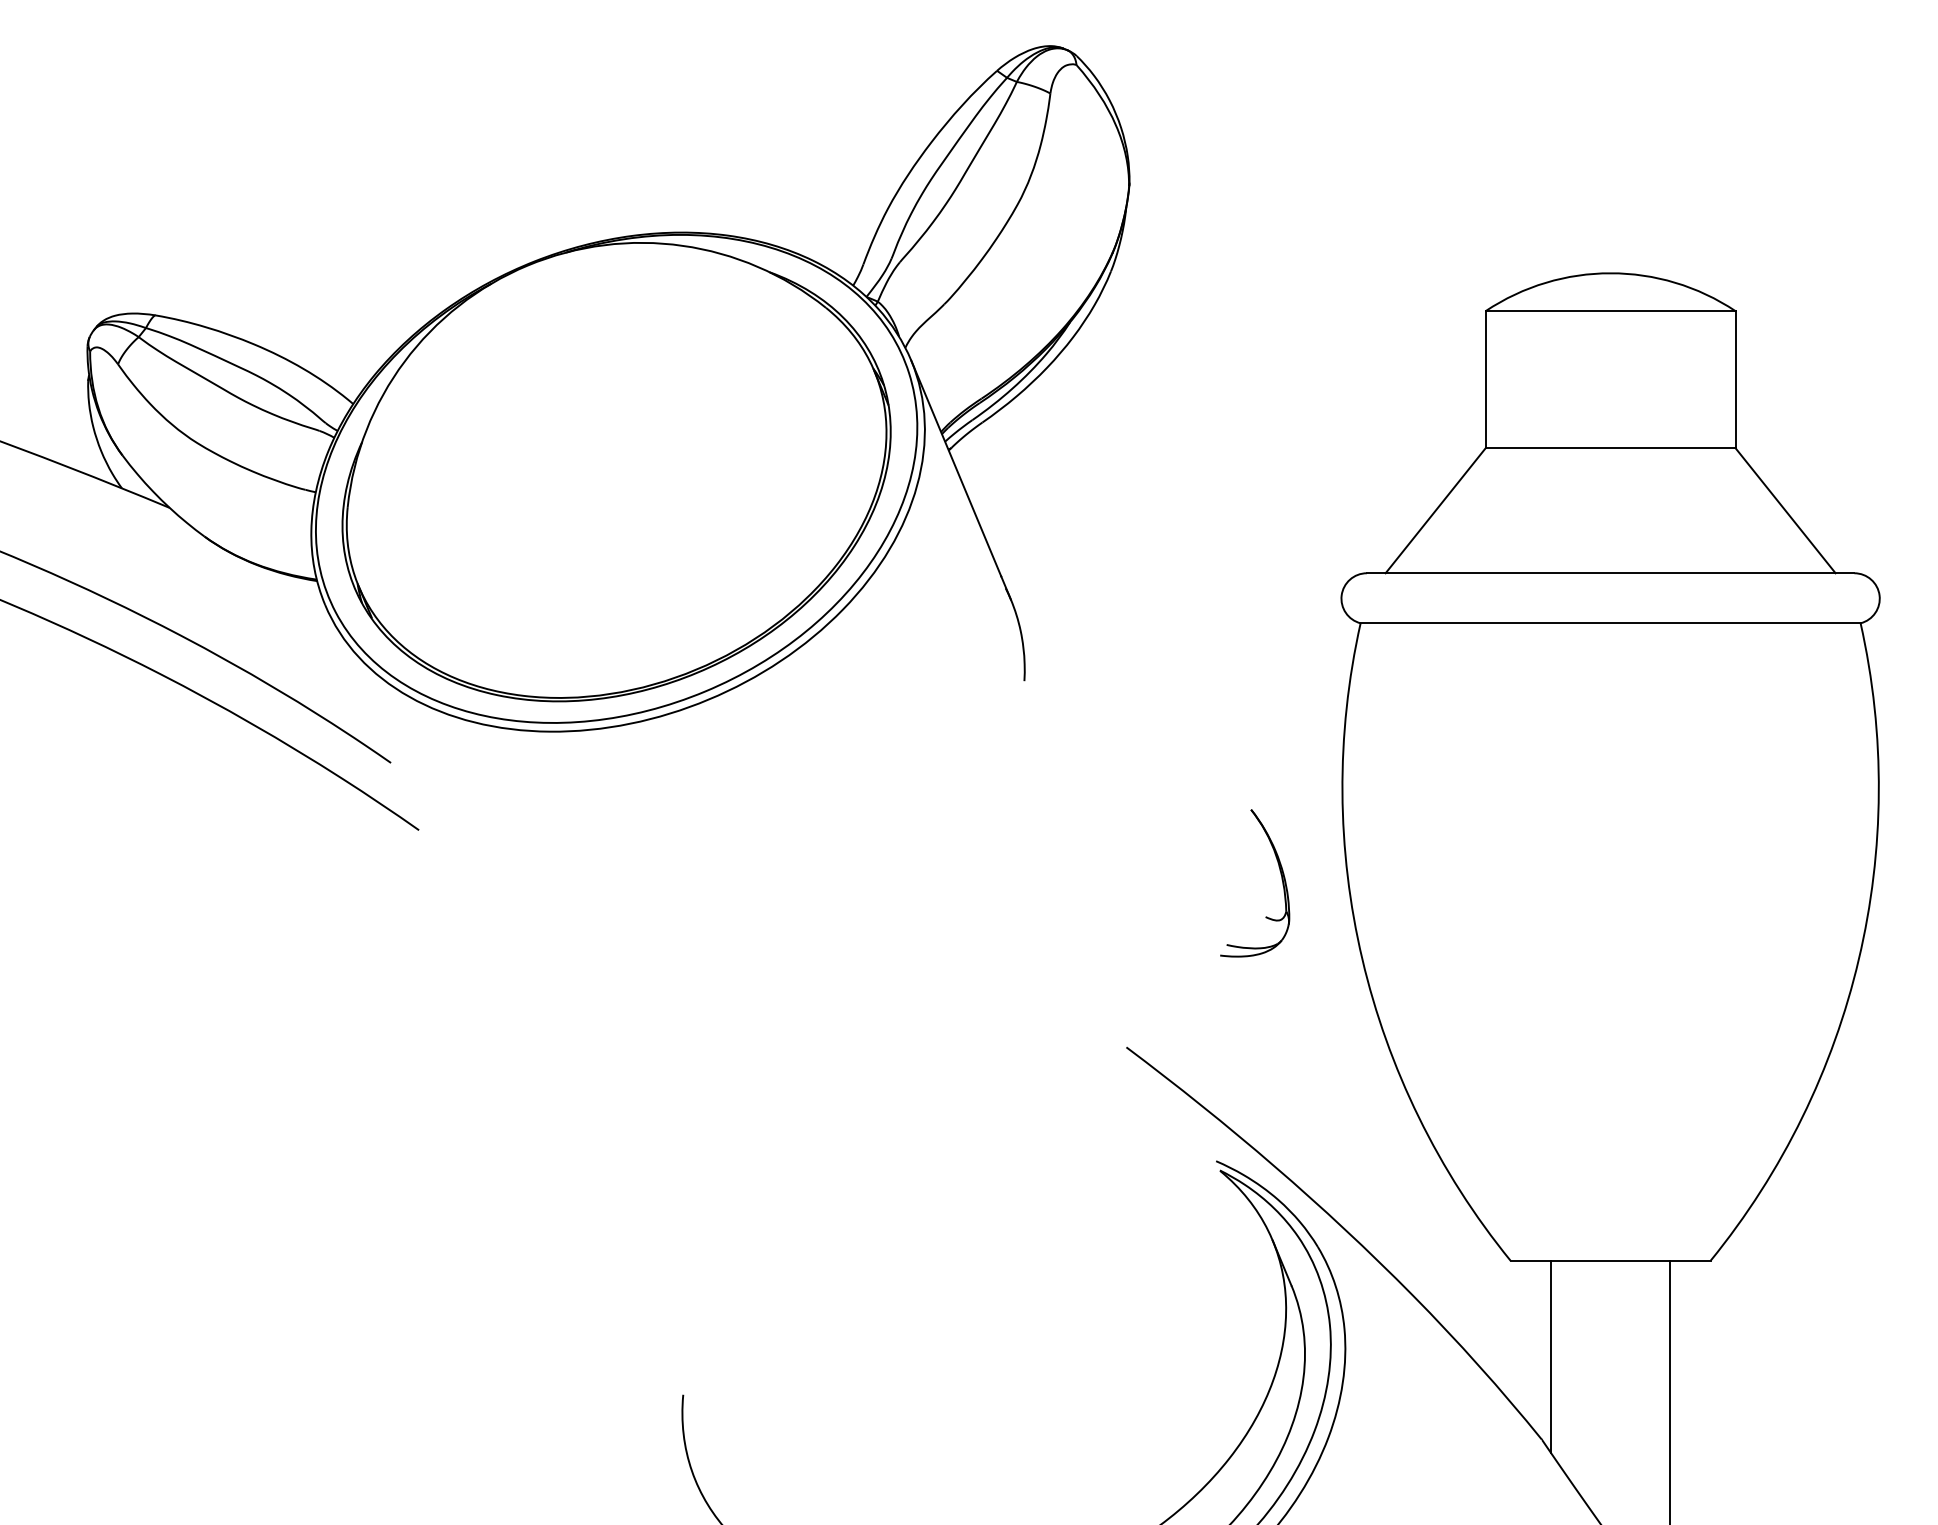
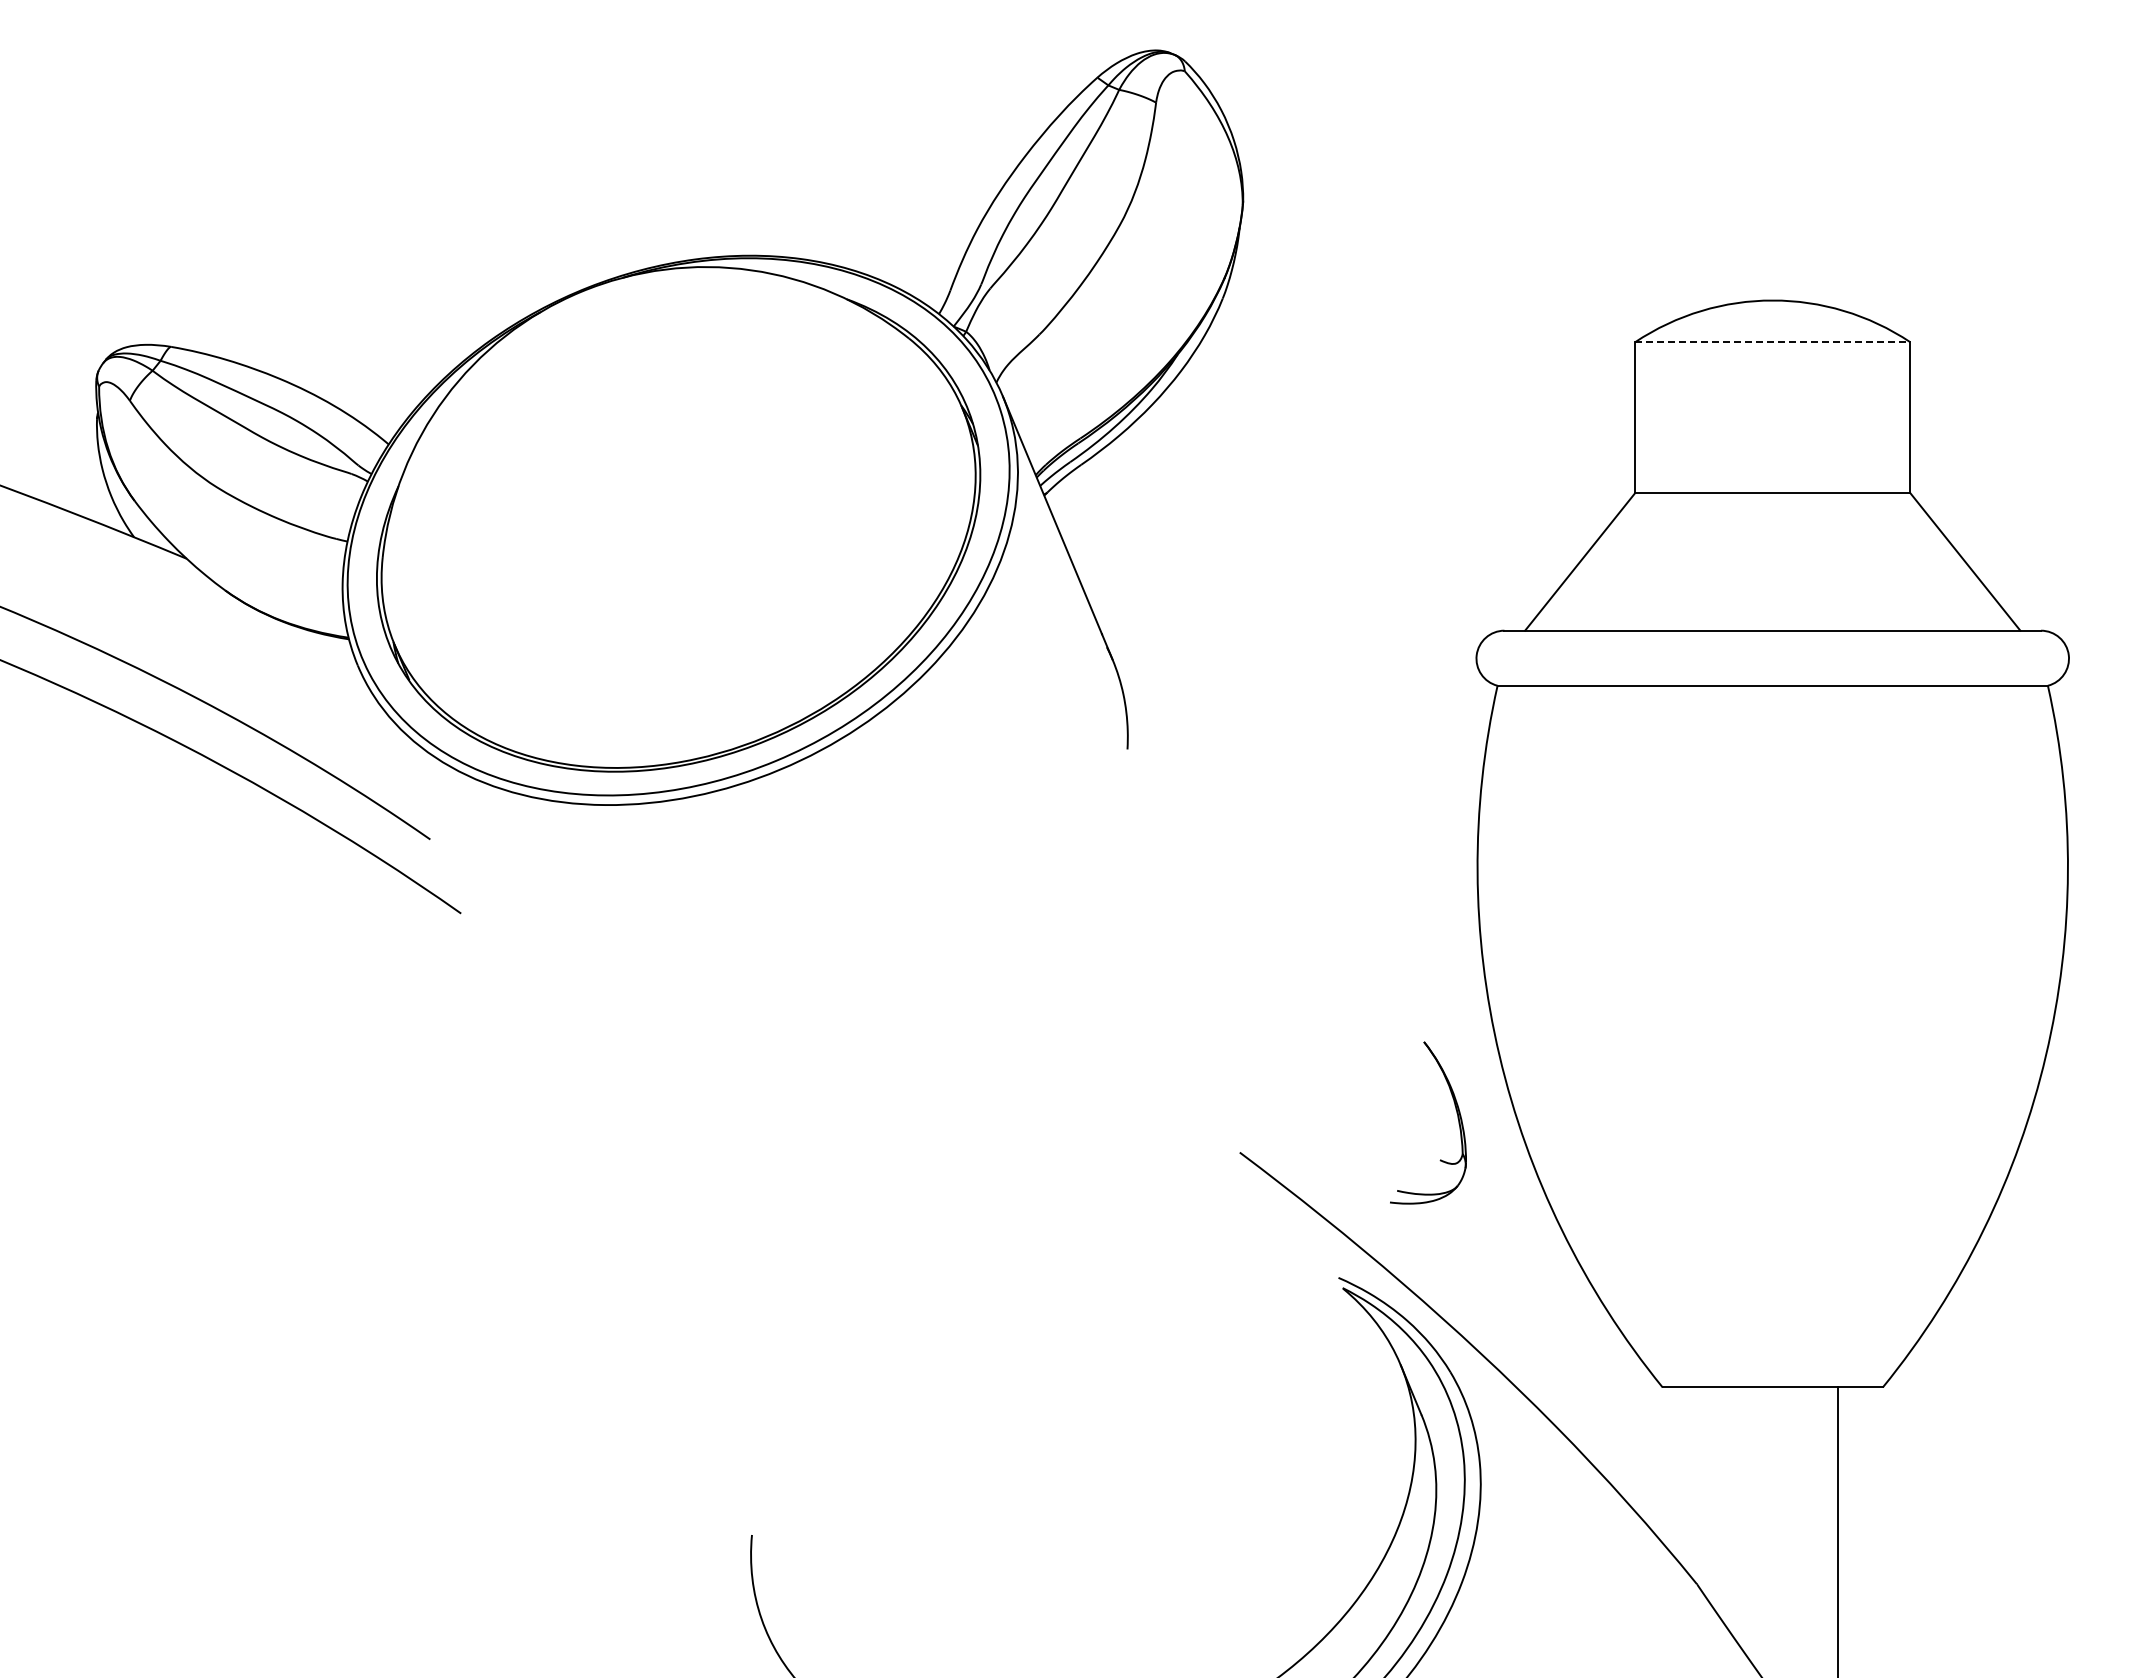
line: (1610, 311) -> (1772, 342), solid -> dashed
part: (1281, 879) -> (1457, 1118), moved
line: (1551, 1357) -> (1707, 1493), removed

